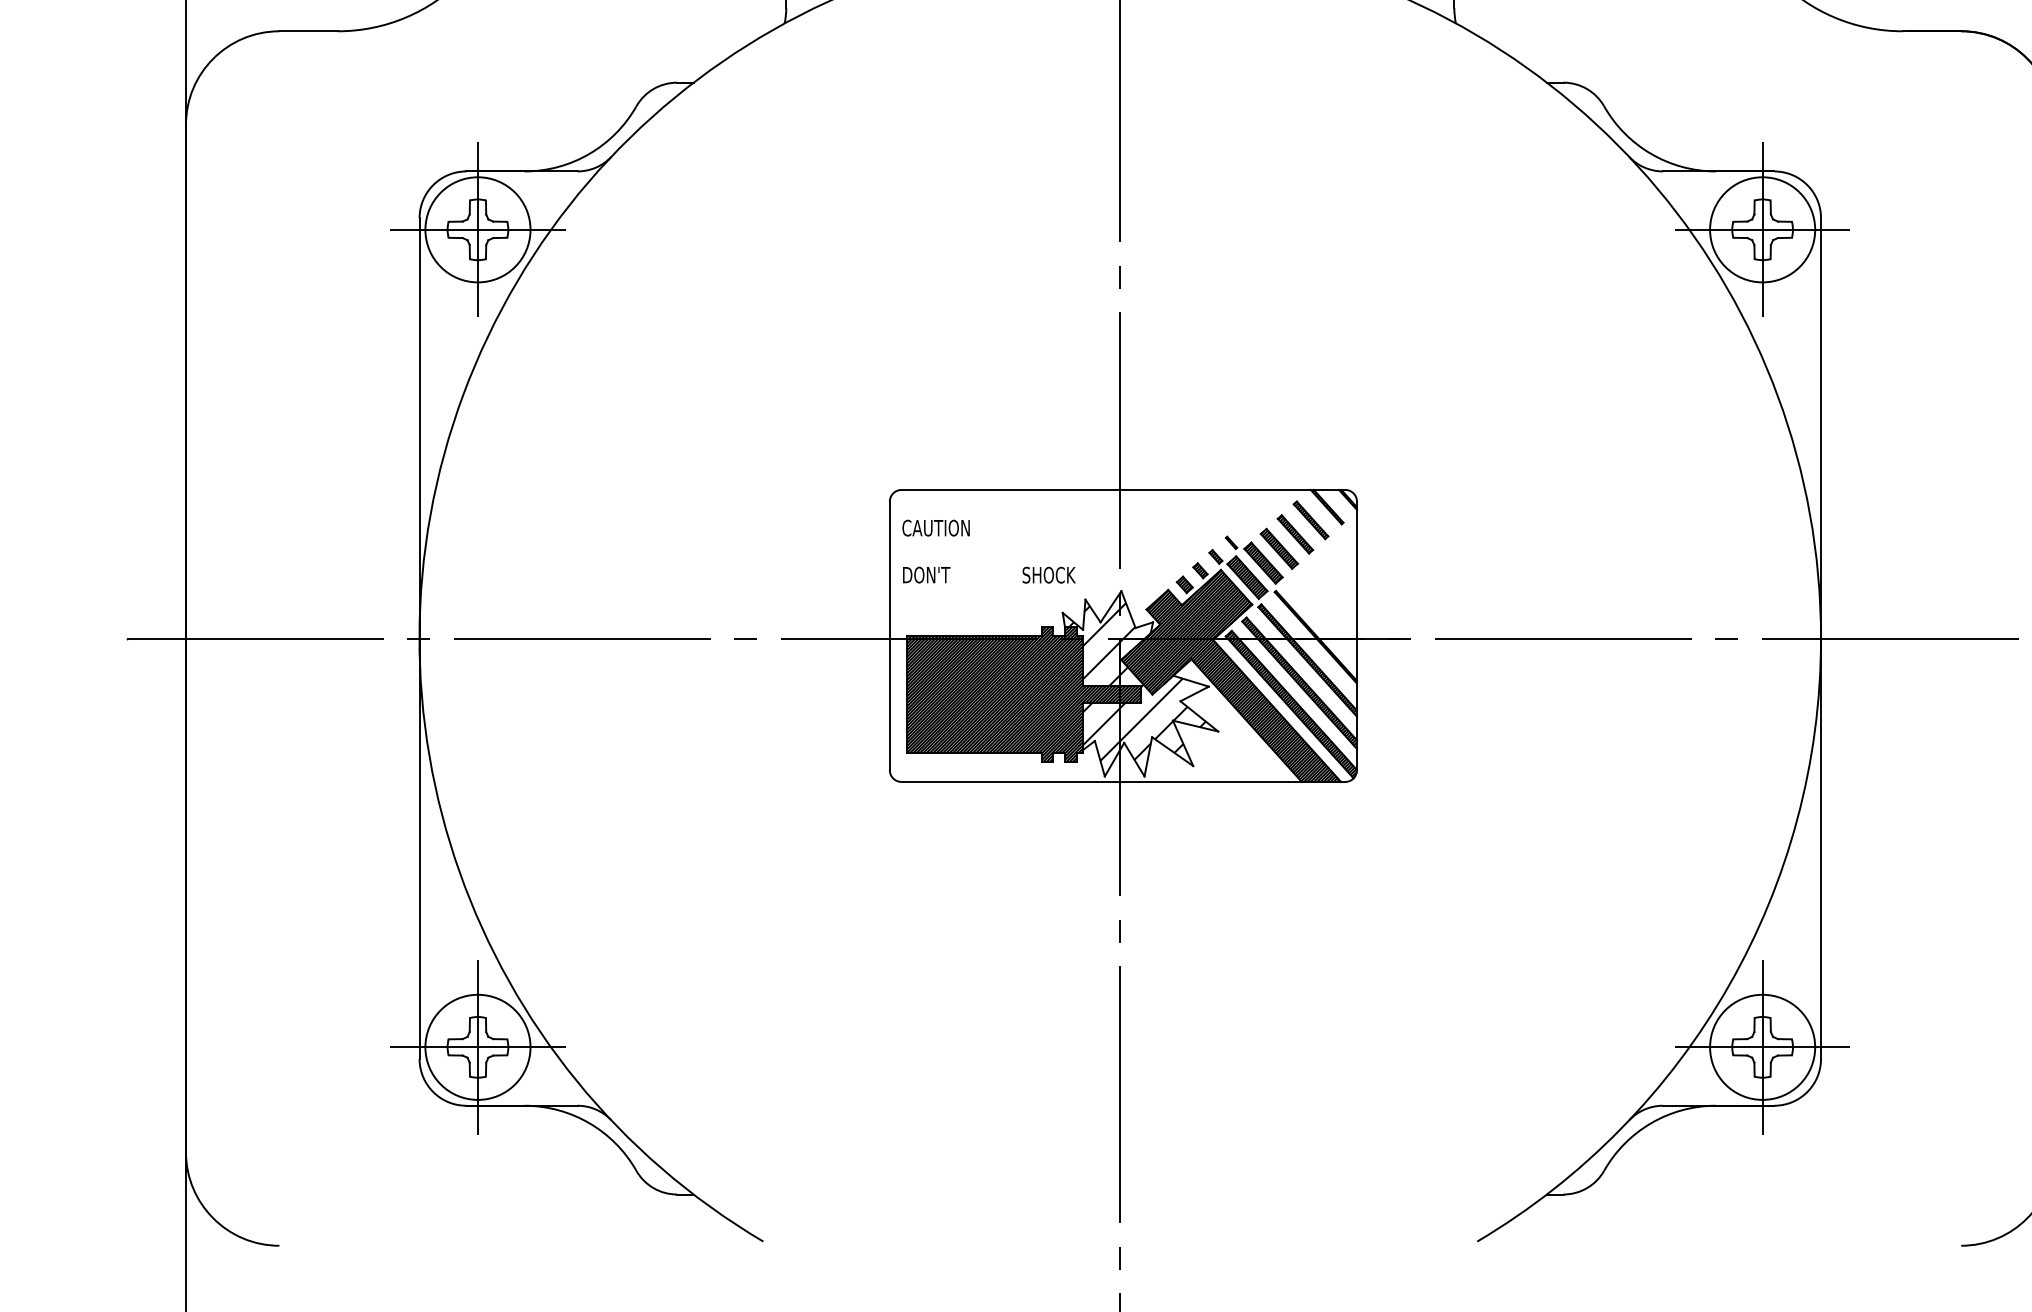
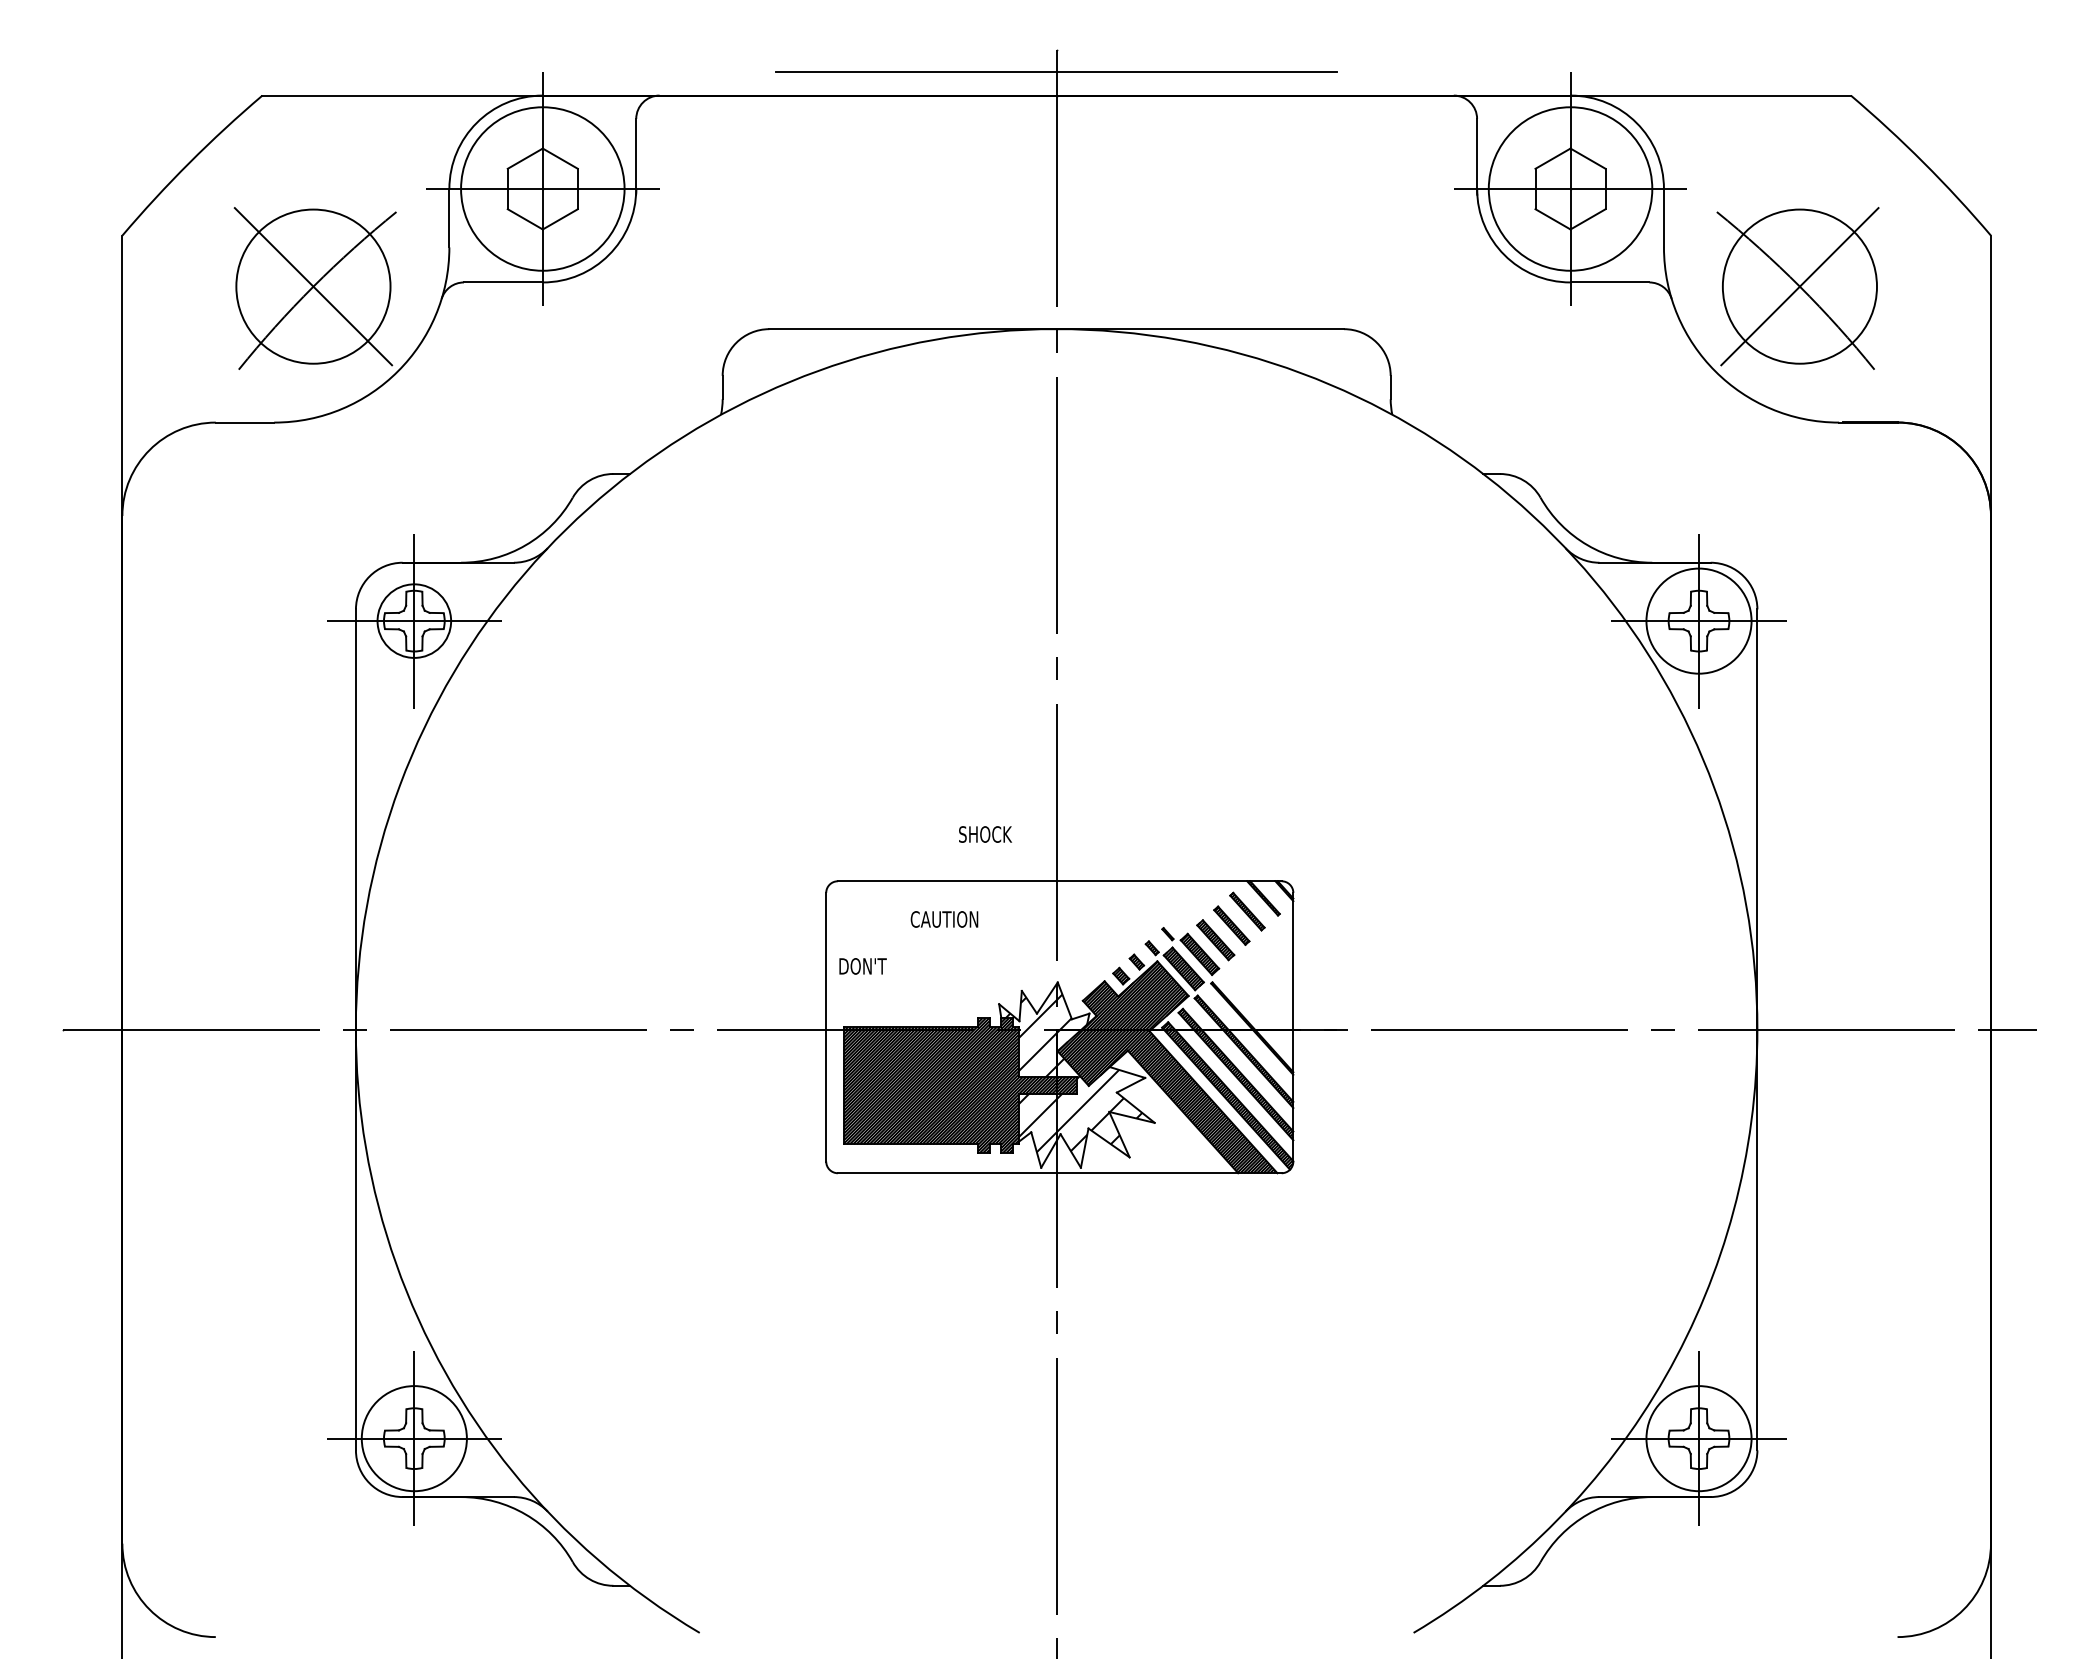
circle: (477, 229) -> (413, 620), size x0.7
text: (936, 528) -> (944, 919), moved
text: (1049, 575) -> (985, 834), moved

